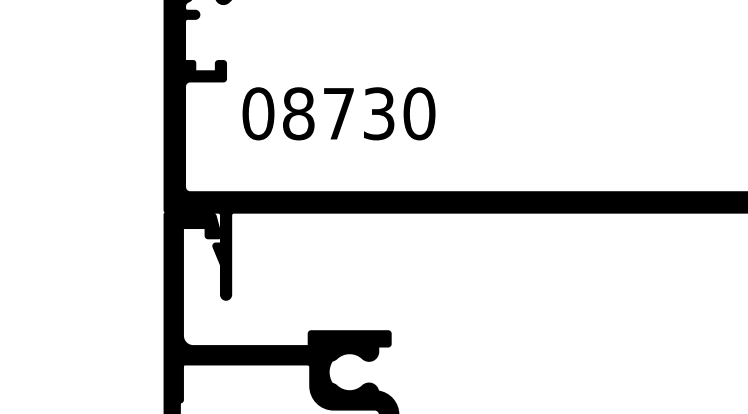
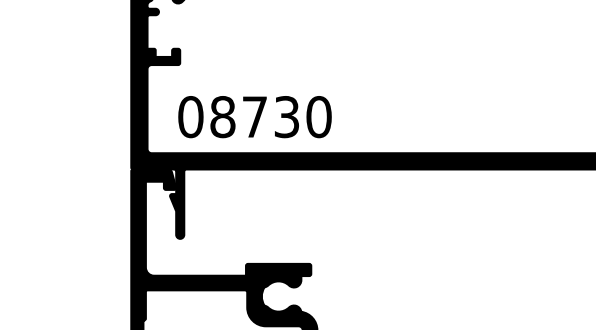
text: (338, 113) -> (254, 116), moved

